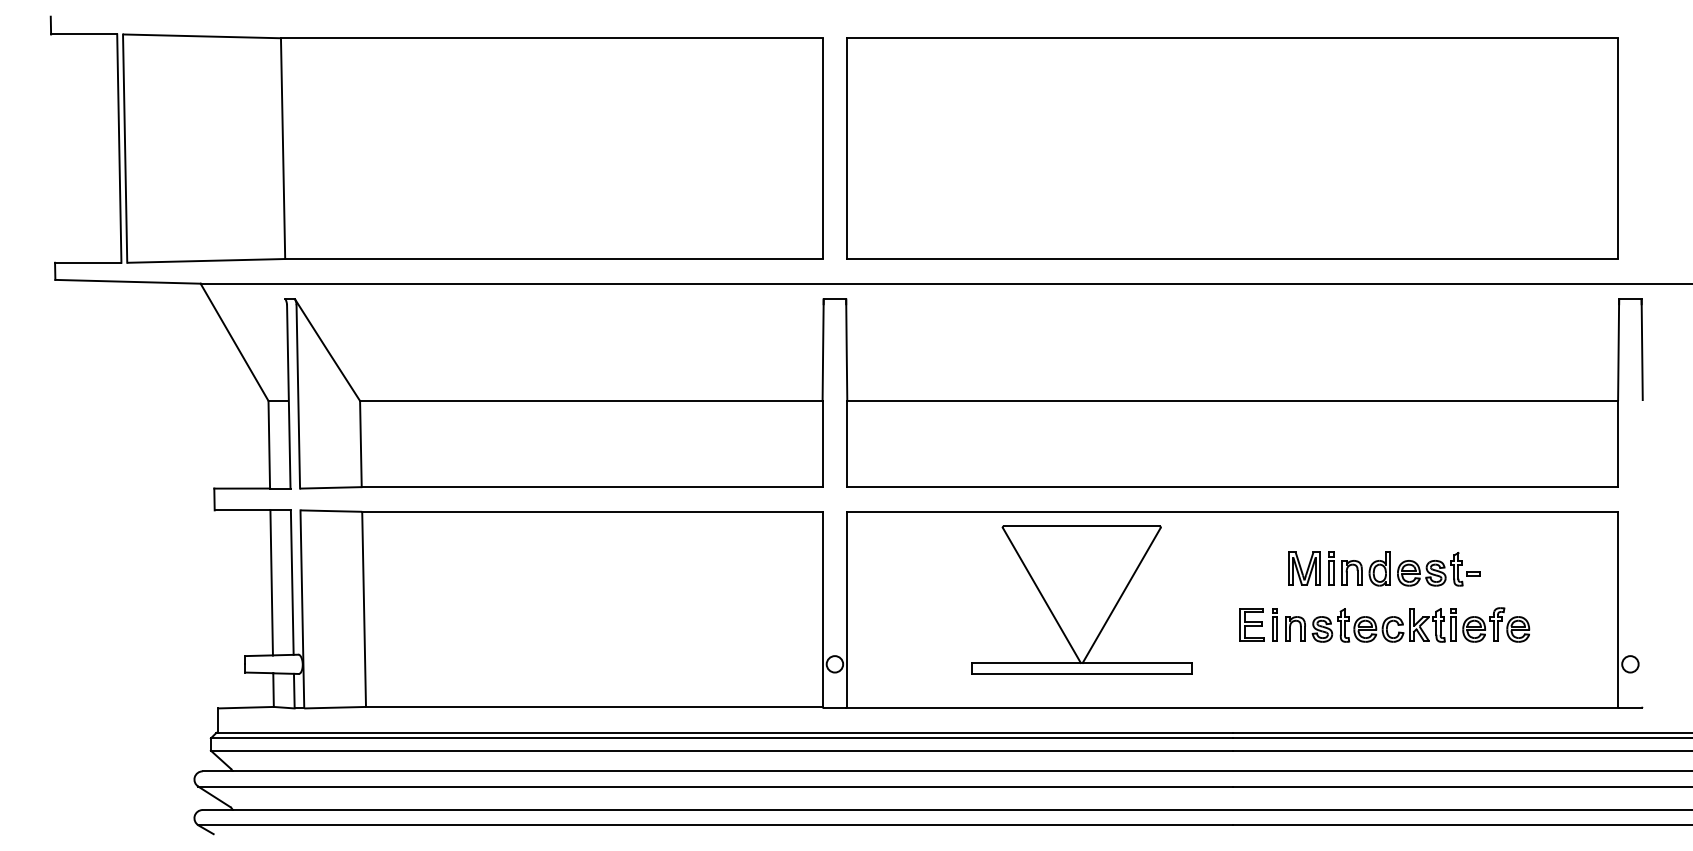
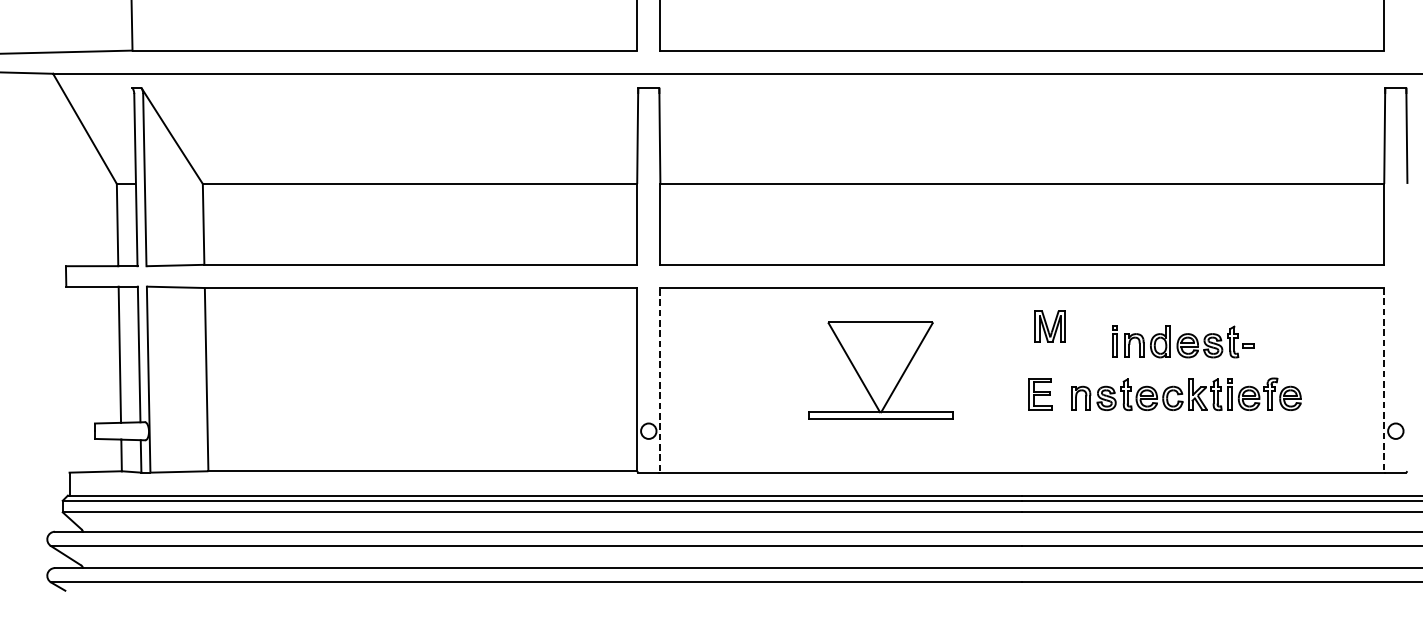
part: (1304, 568) -> (1050, 326), moved
part: (1081, 599) -> (880, 370), size x0.7
line: (847, 609) -> (660, 379), solid -> dashed
line: (1618, 609) -> (1384, 379), solid -> dashed
part: (1274, 624) -> (1061, 393), removed

